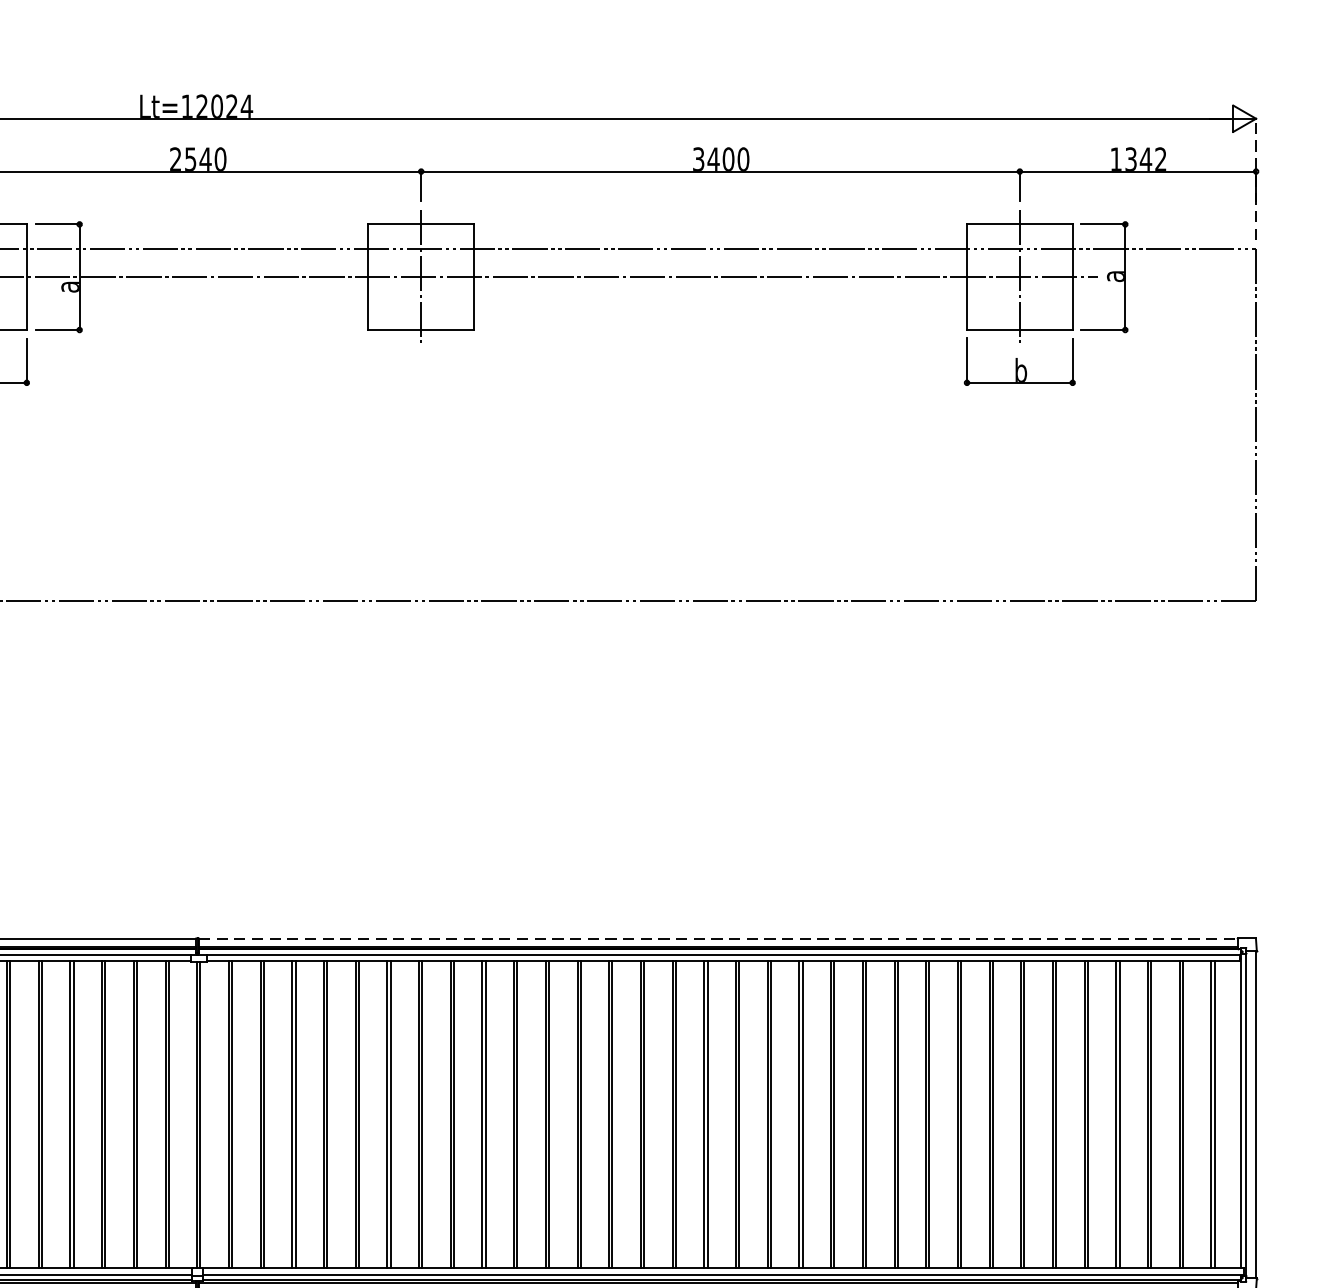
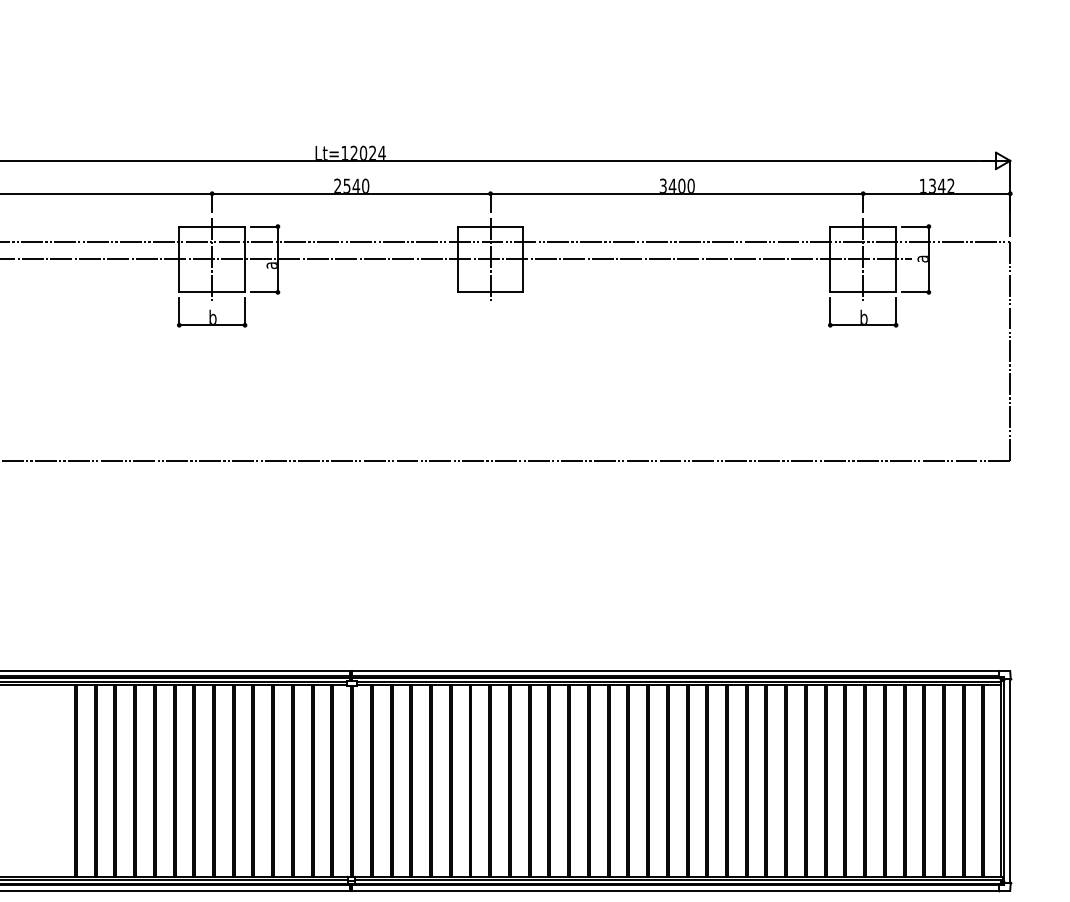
line: (1256, 179) -> (1010, 198), dashed -> solid
line: (719, 939) -> (676, 671), dashed -> solid

